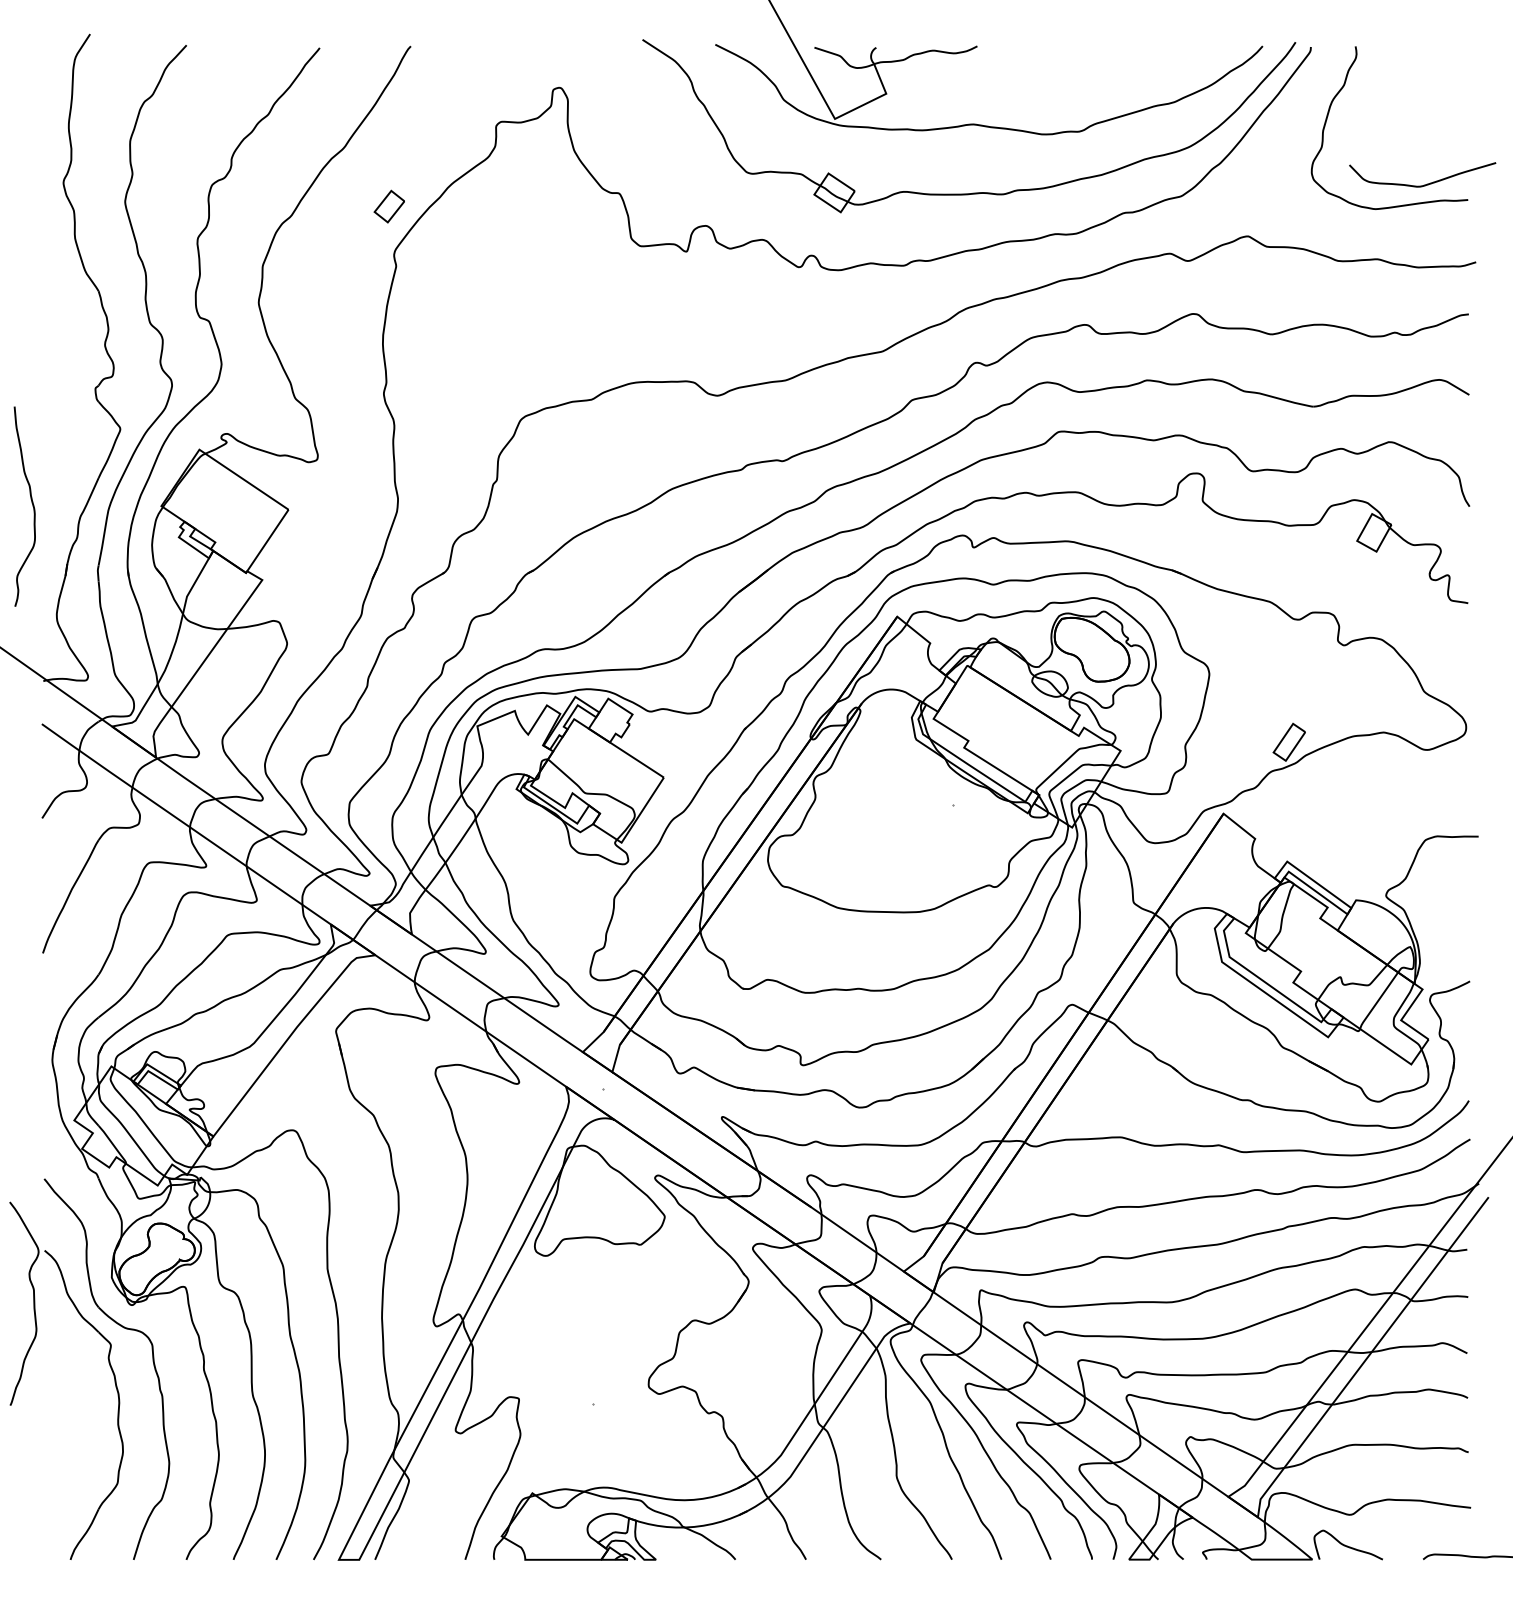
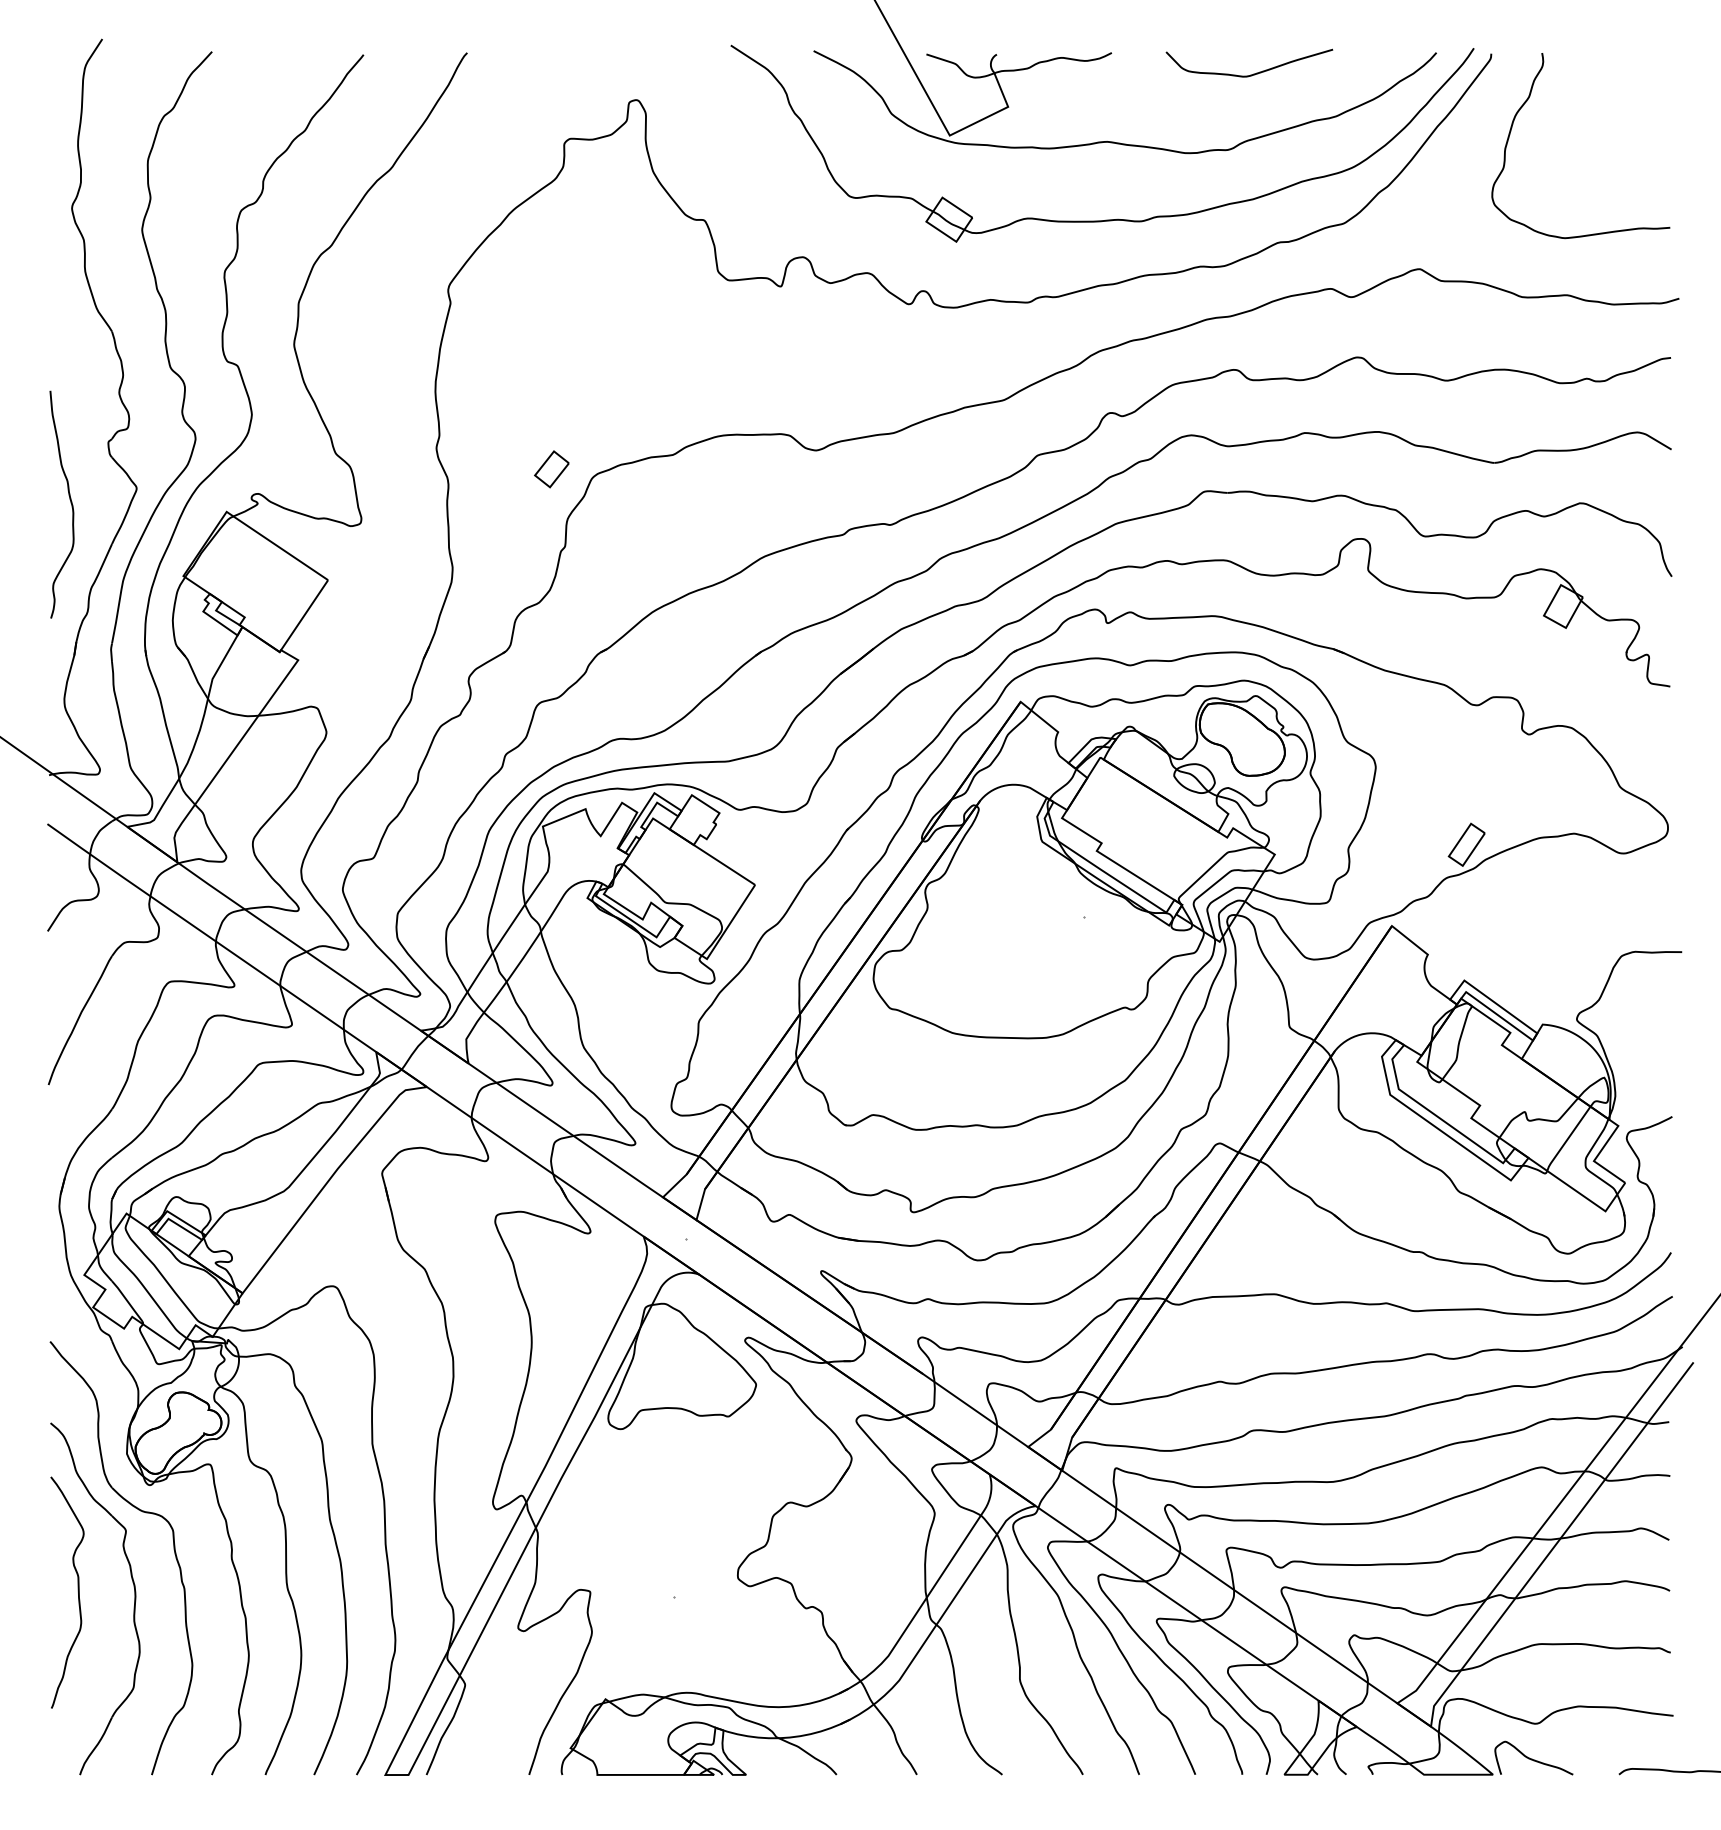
curve: (1426, 183) -> (1253, 73), moved
part: (389, 206) -> (551, 469), moved
curve: (32, 505) -> (70, 503), moved
curve: (33, 1302) -> (77, 1591), moved

